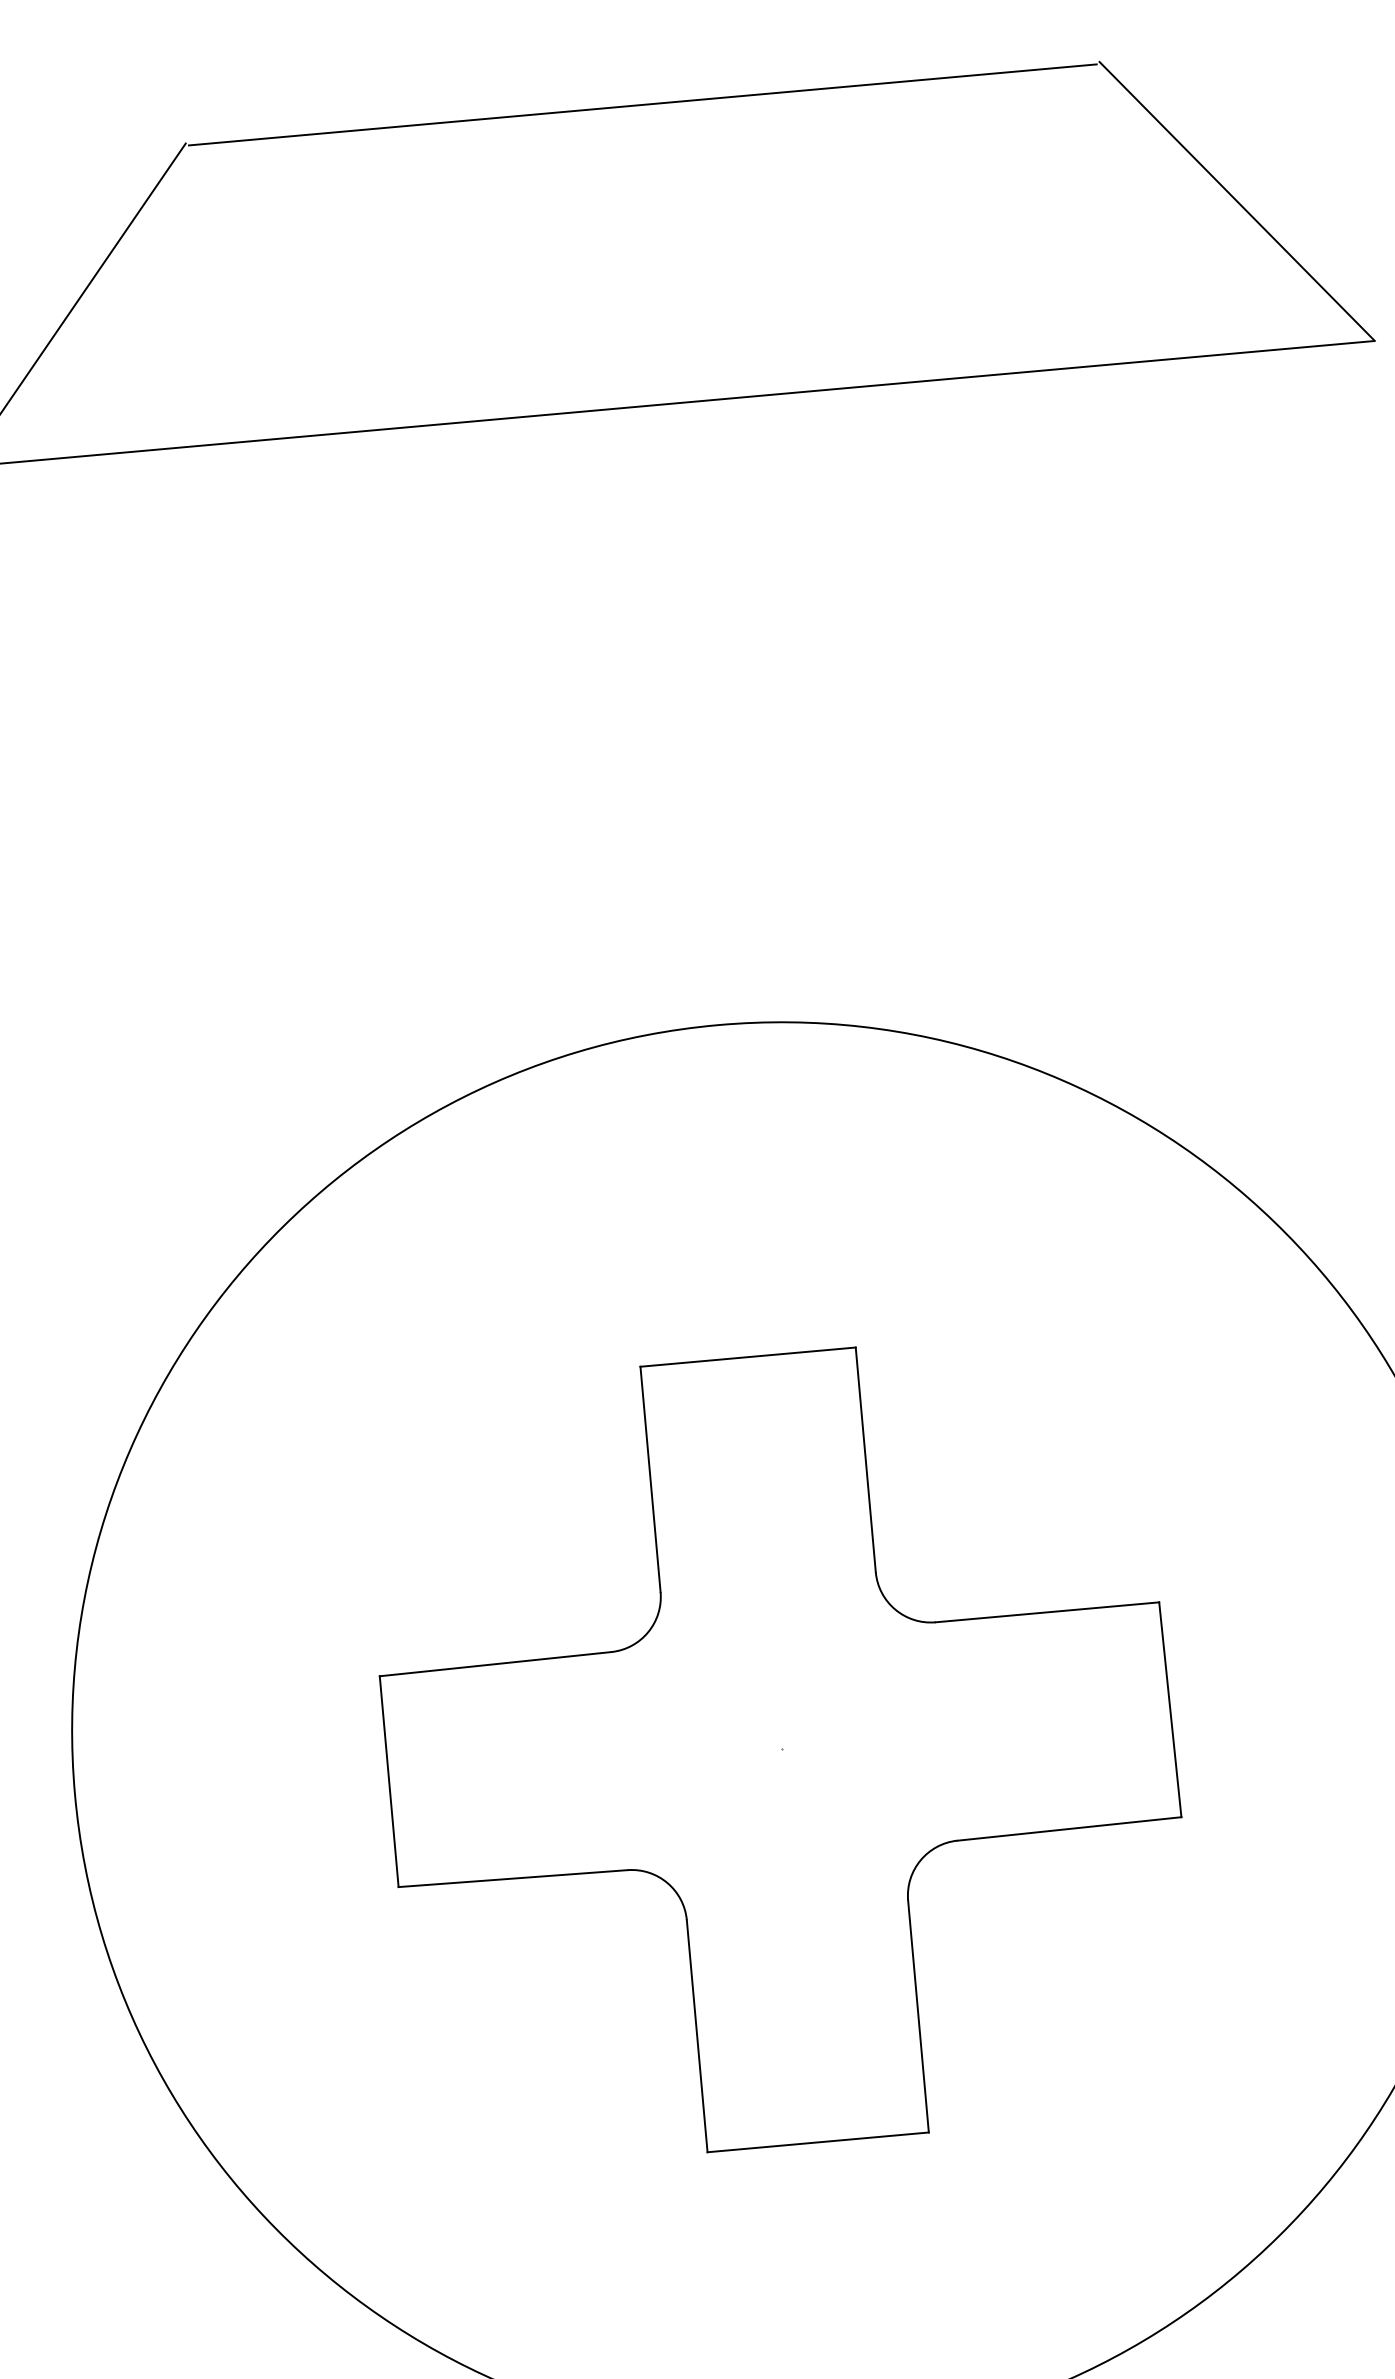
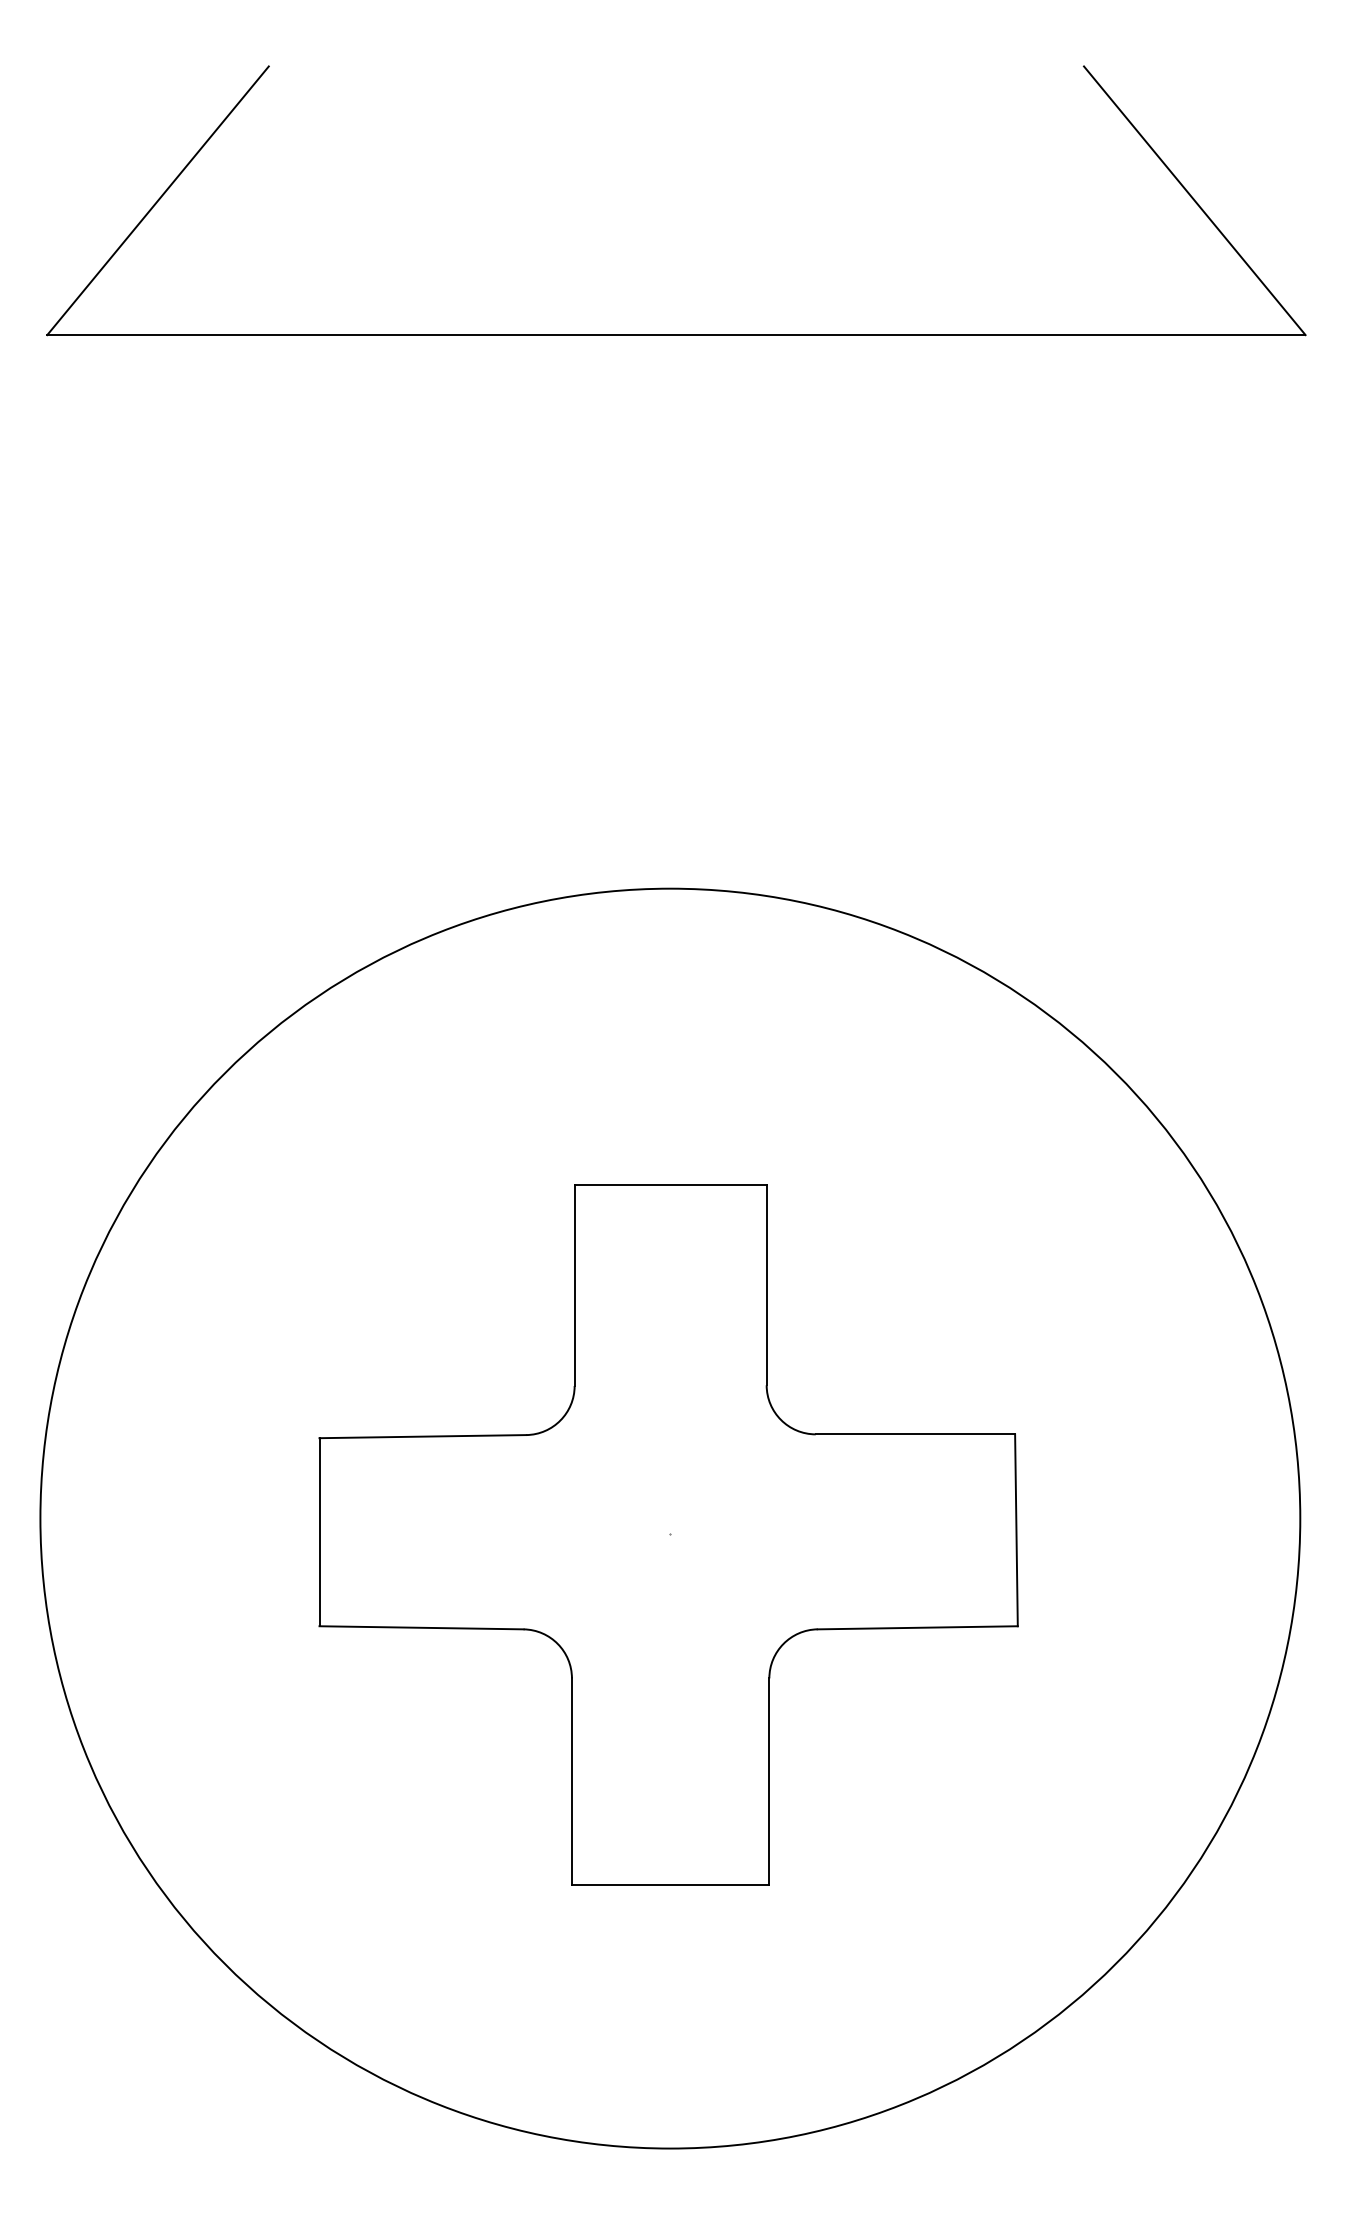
line: (642, 105) -> (676, 68), removed

